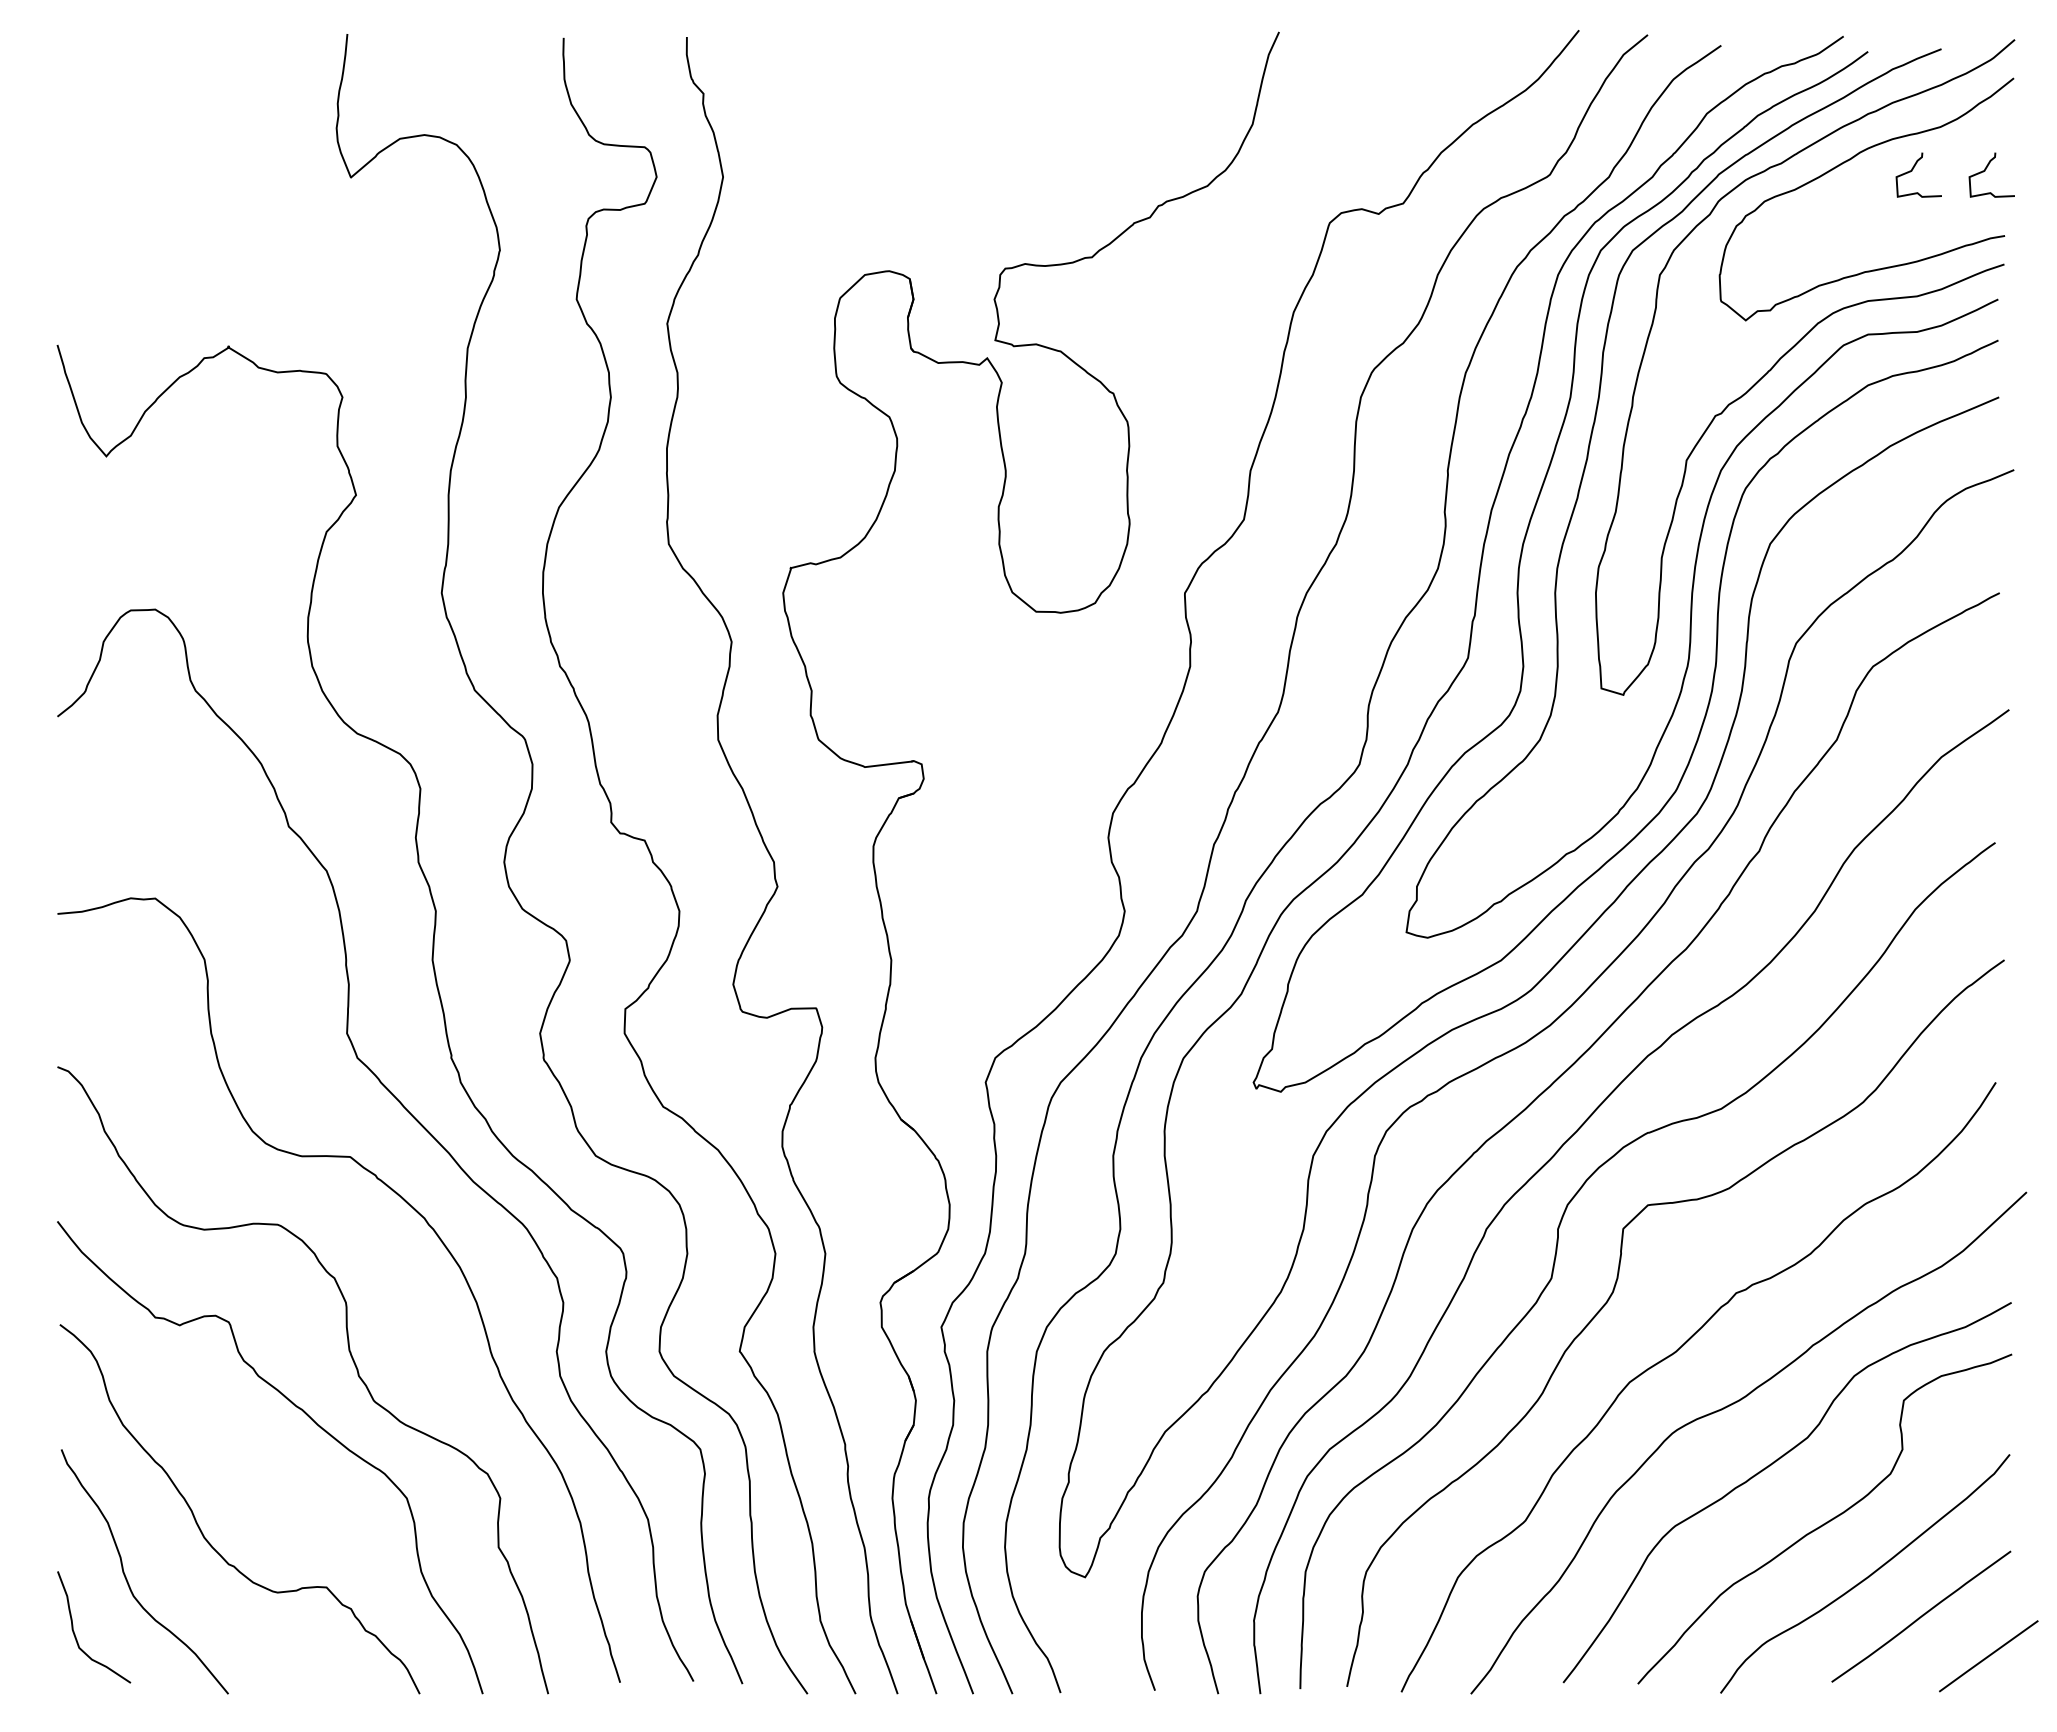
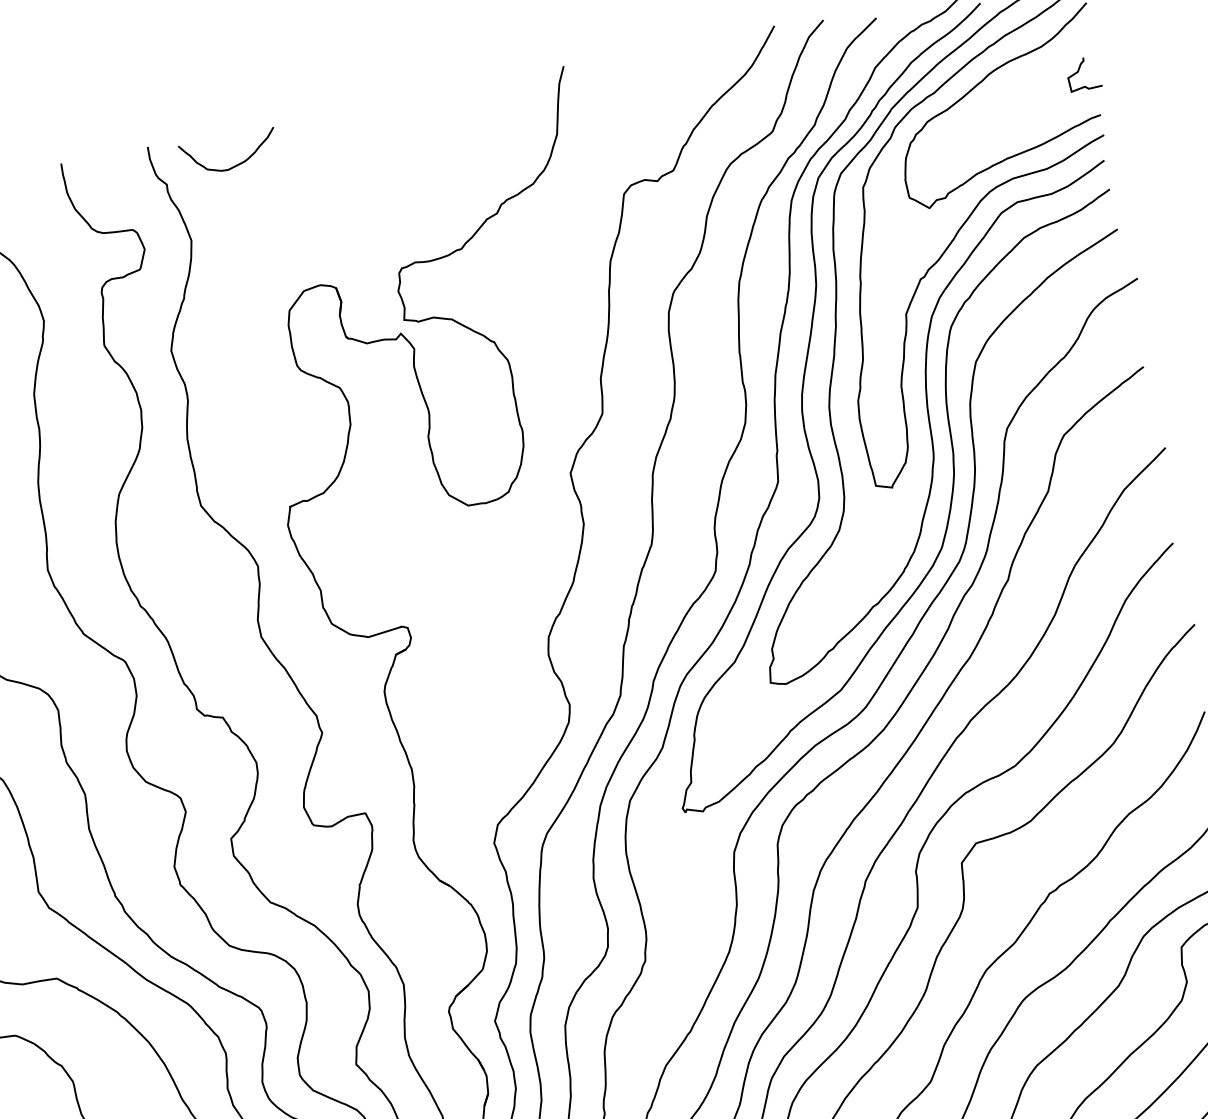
curve: (803, 84) -> (235, 165), added
curve: (1912, 171) -> (1027, 81), removed

